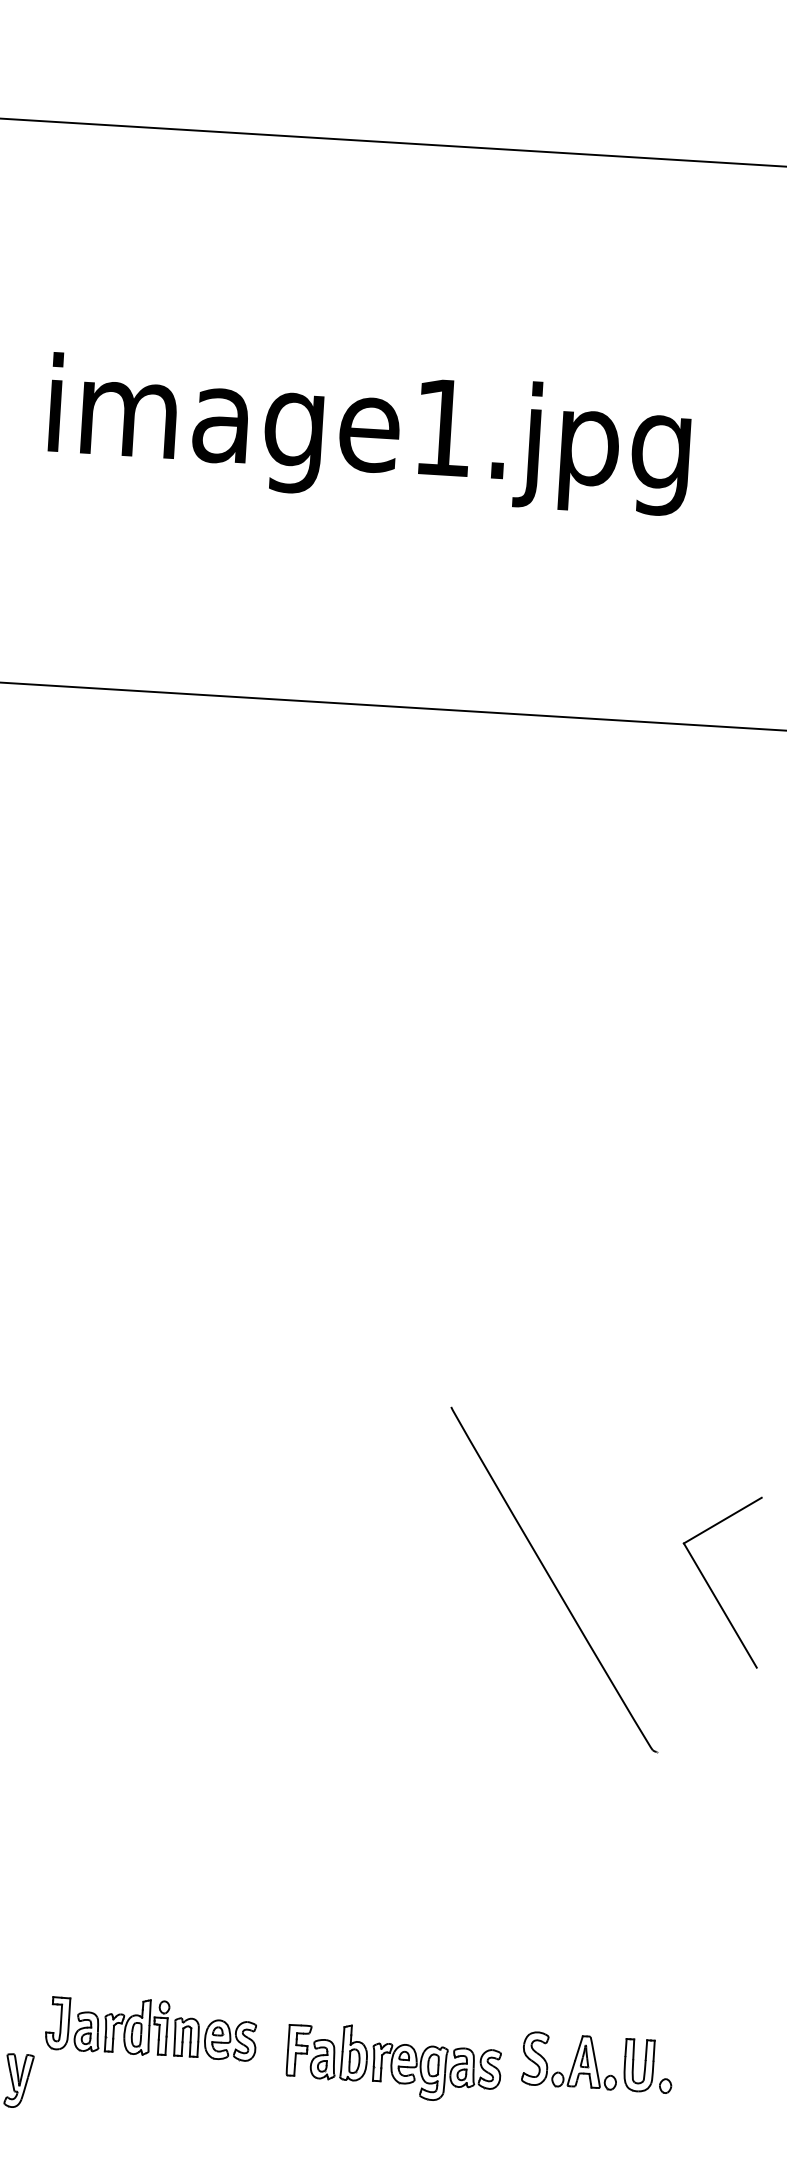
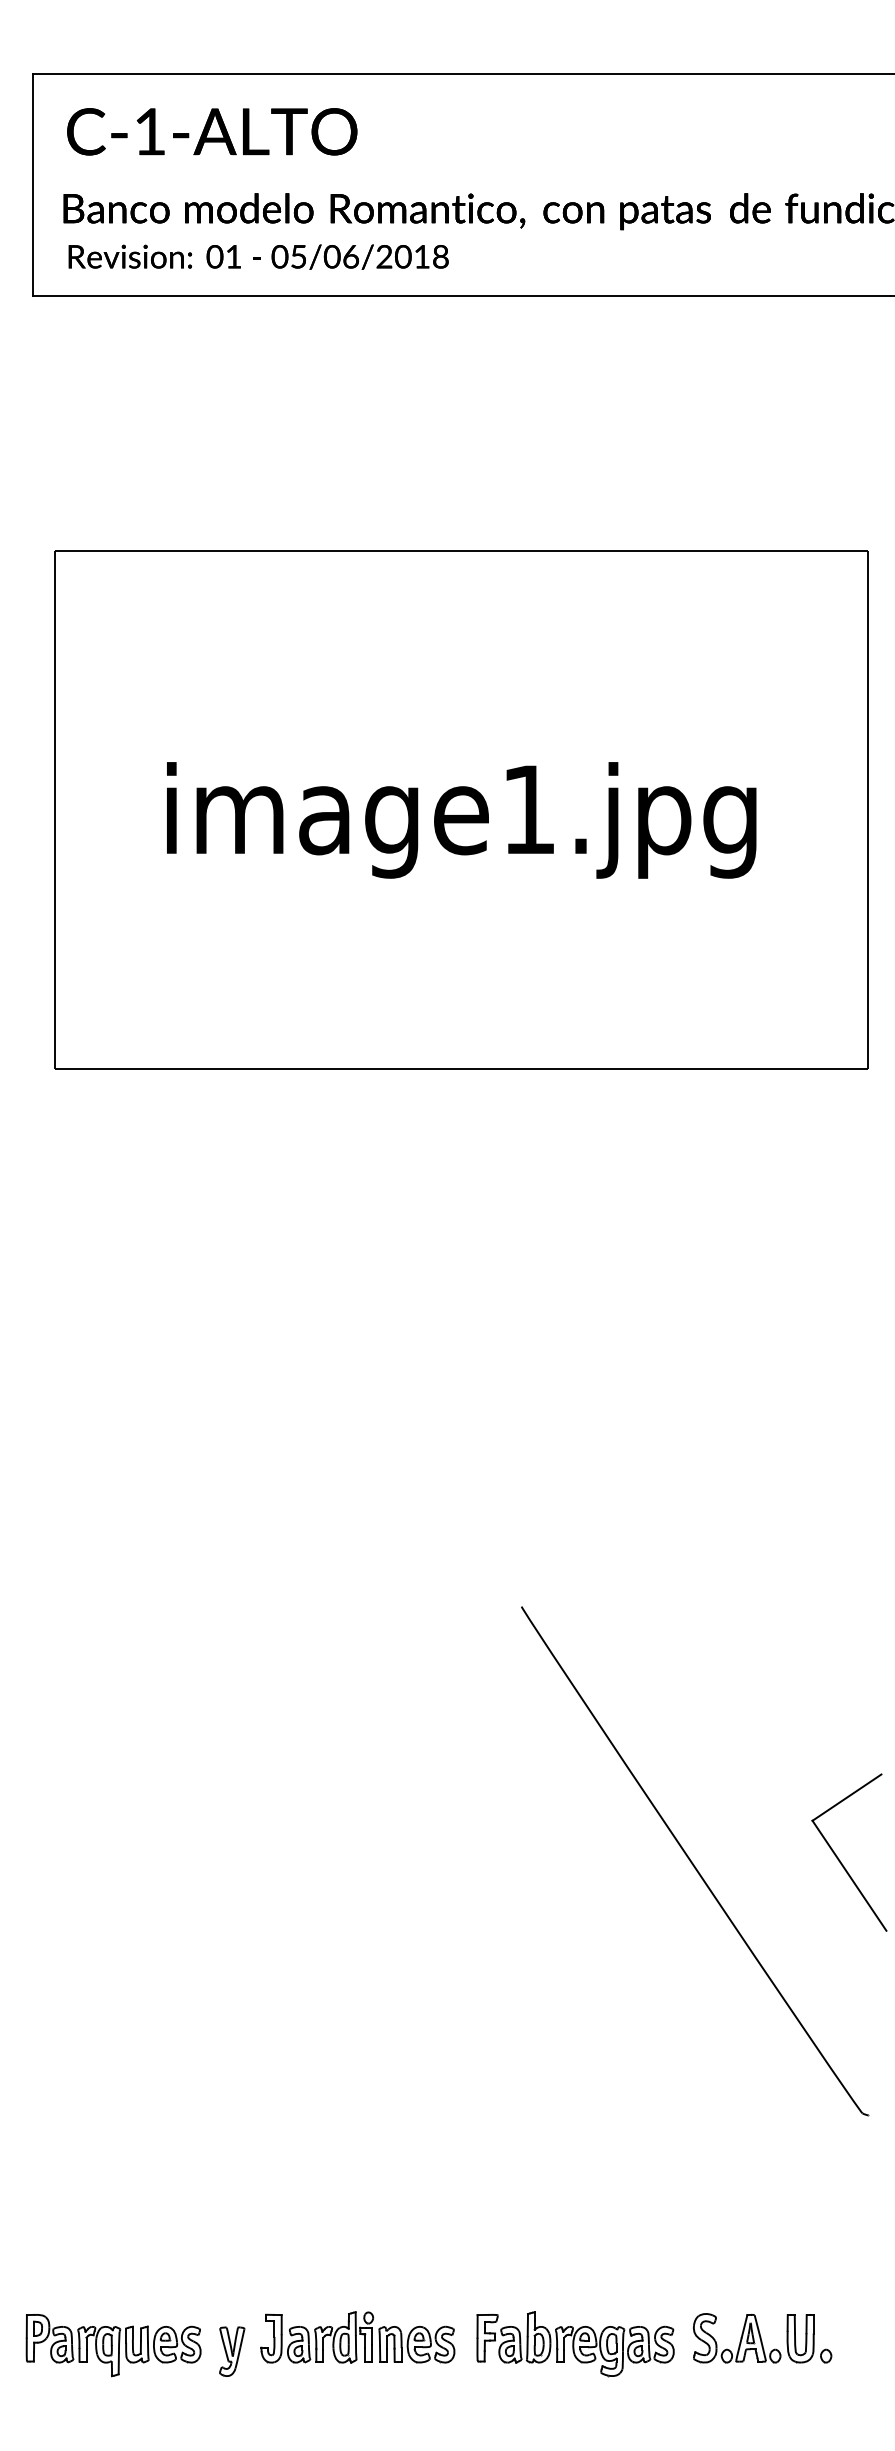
part: (554, 1579) -> (695, 1861), size x1.67
part: (151, 2027) -> (357, 2337), moved
part: (597, 2062) -> (762, 2338), moved
part: (393, 2063) -> (575, 2344), moved

